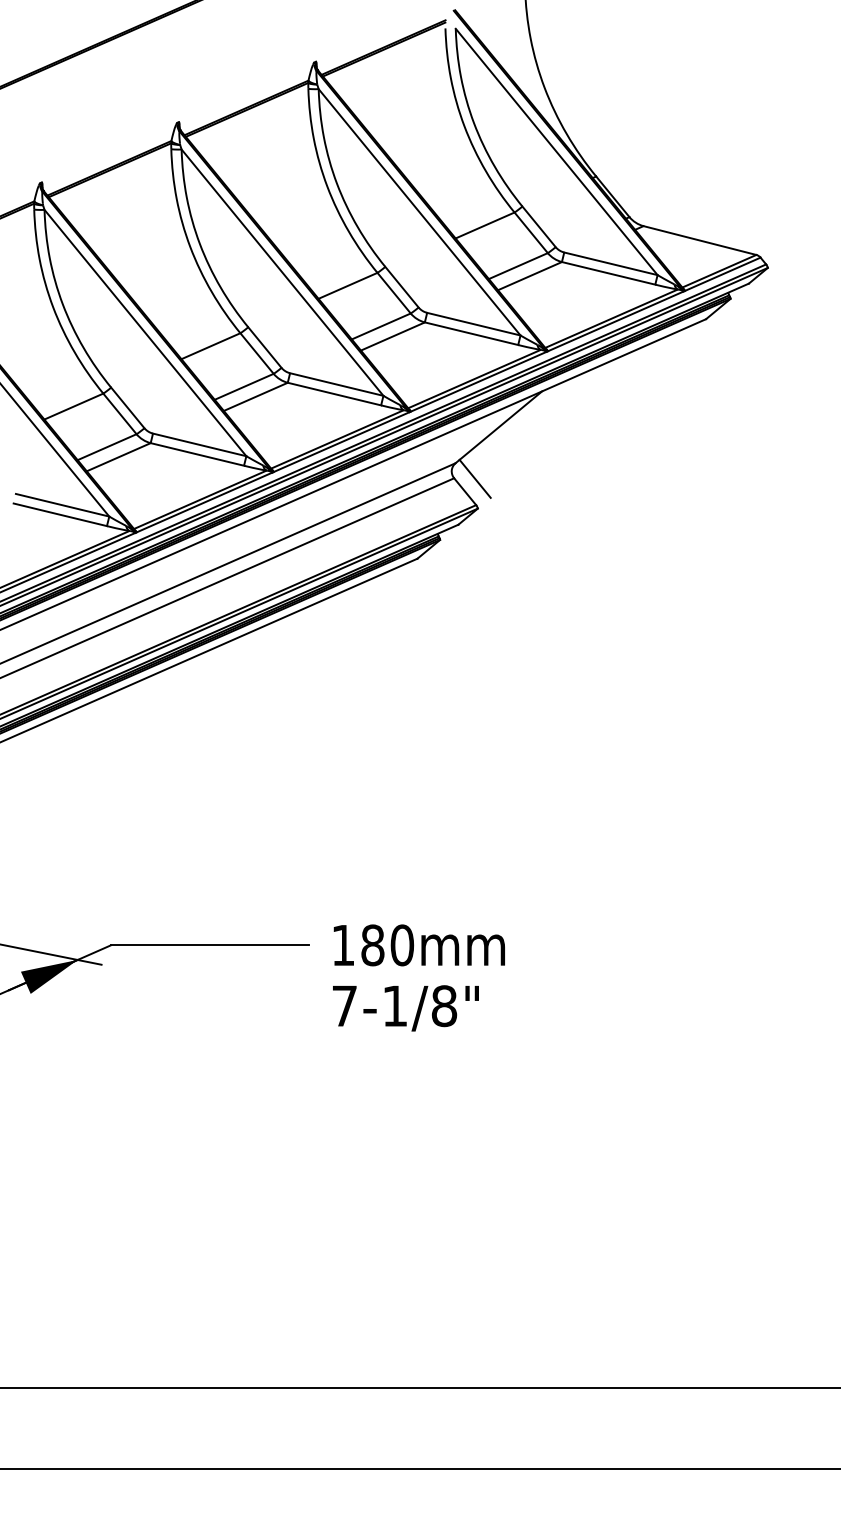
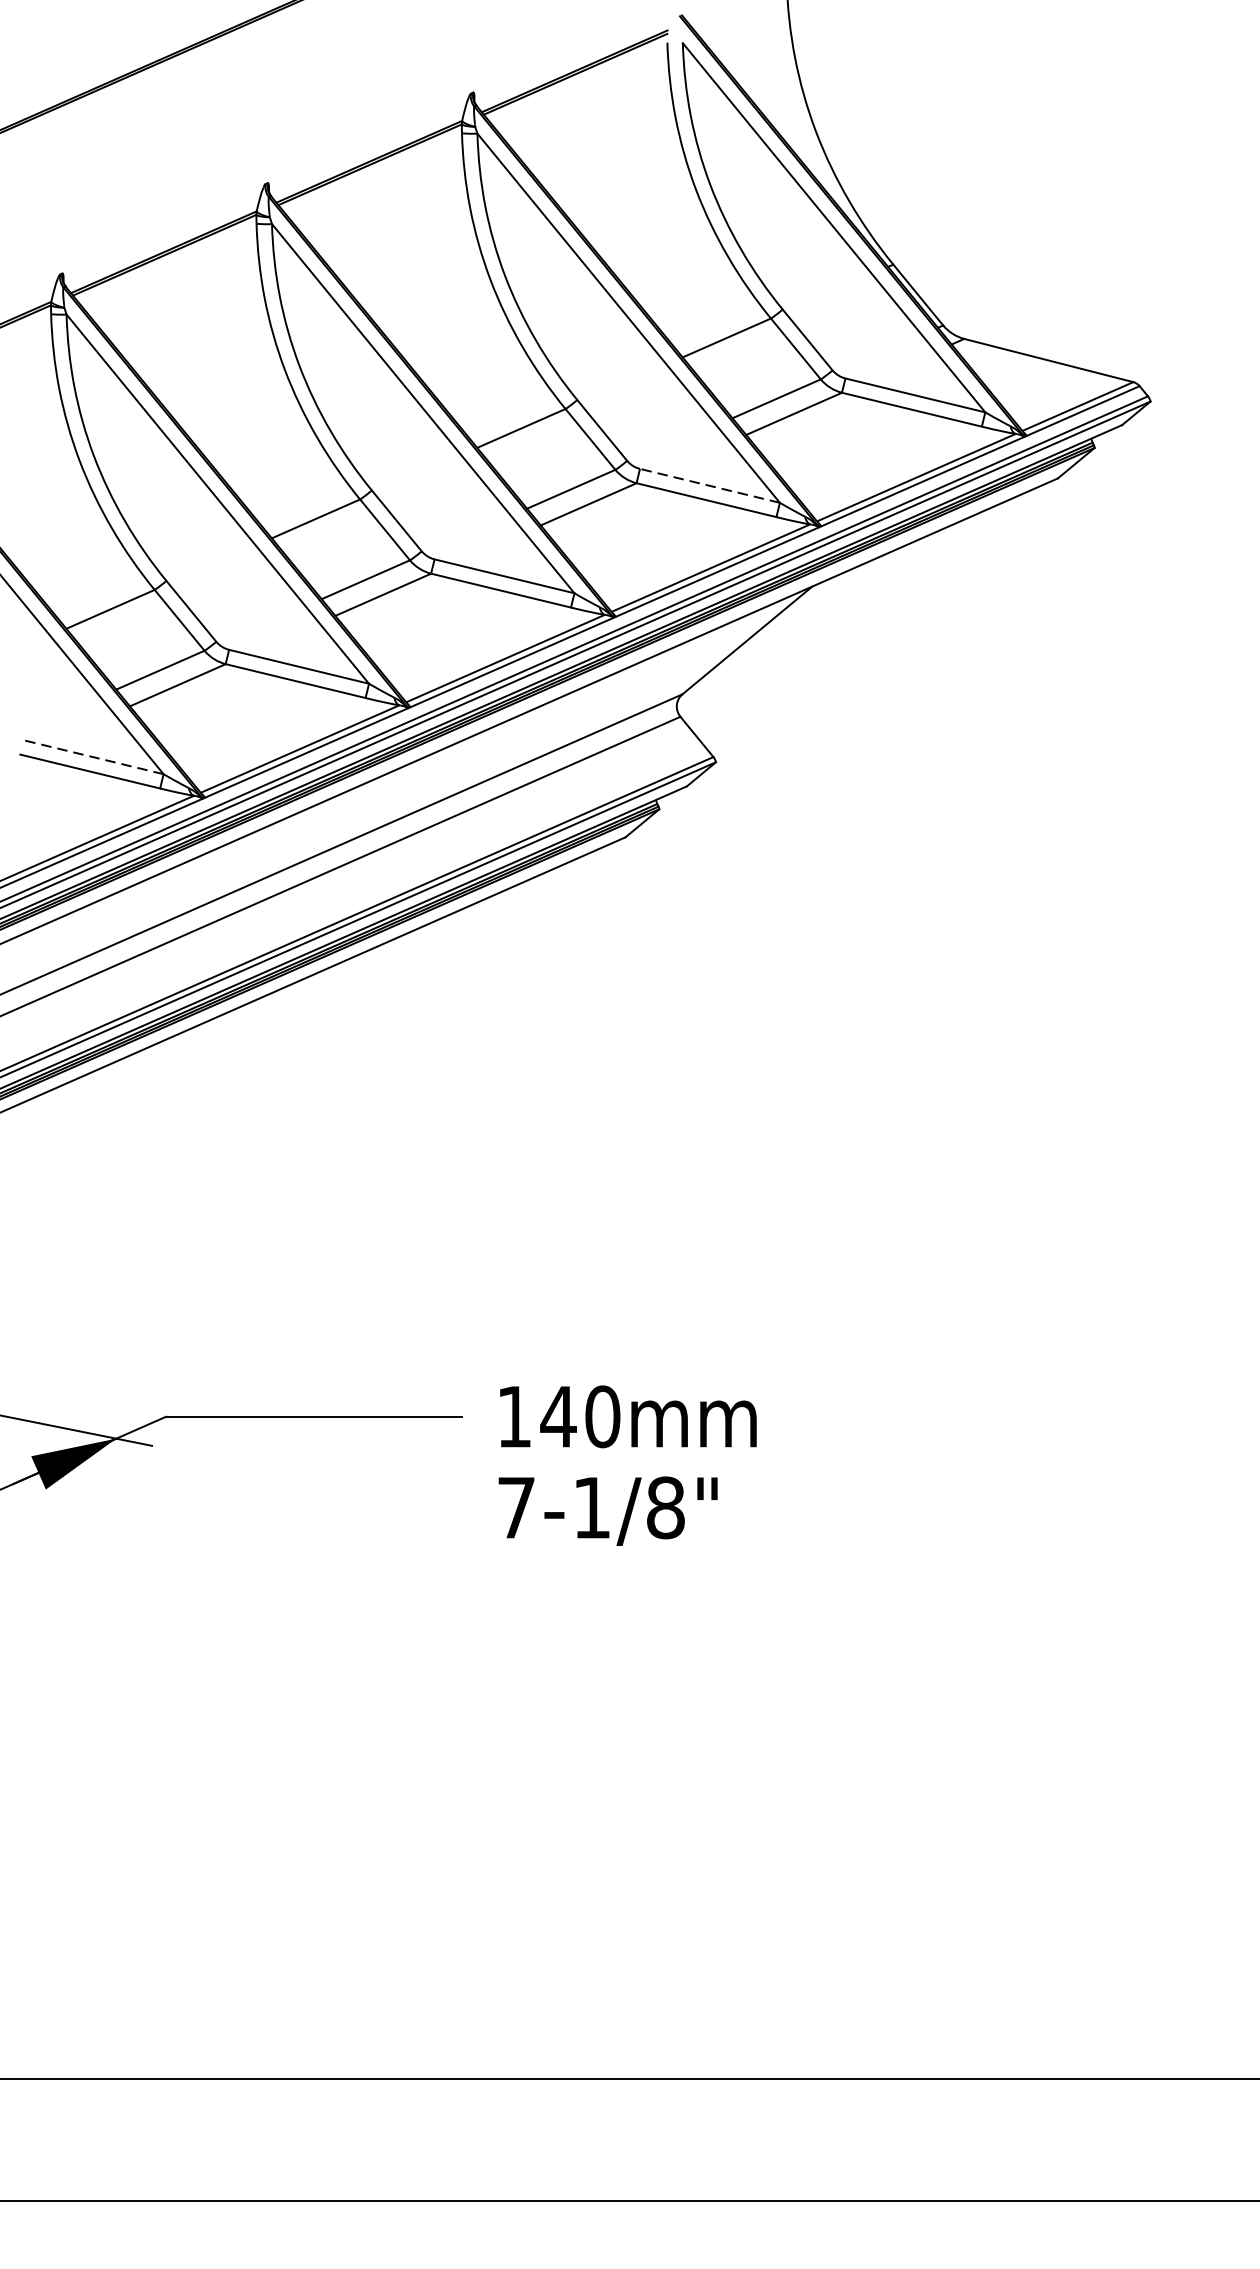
line: (473, 324) -> (709, 486), solid -> dashed
line: (474, 478) -> (710, 717), removed
line: (62, 505) -> (93, 757), solid -> dashed
text: (372, 945) -> (558, 1416), 180 -> 140

